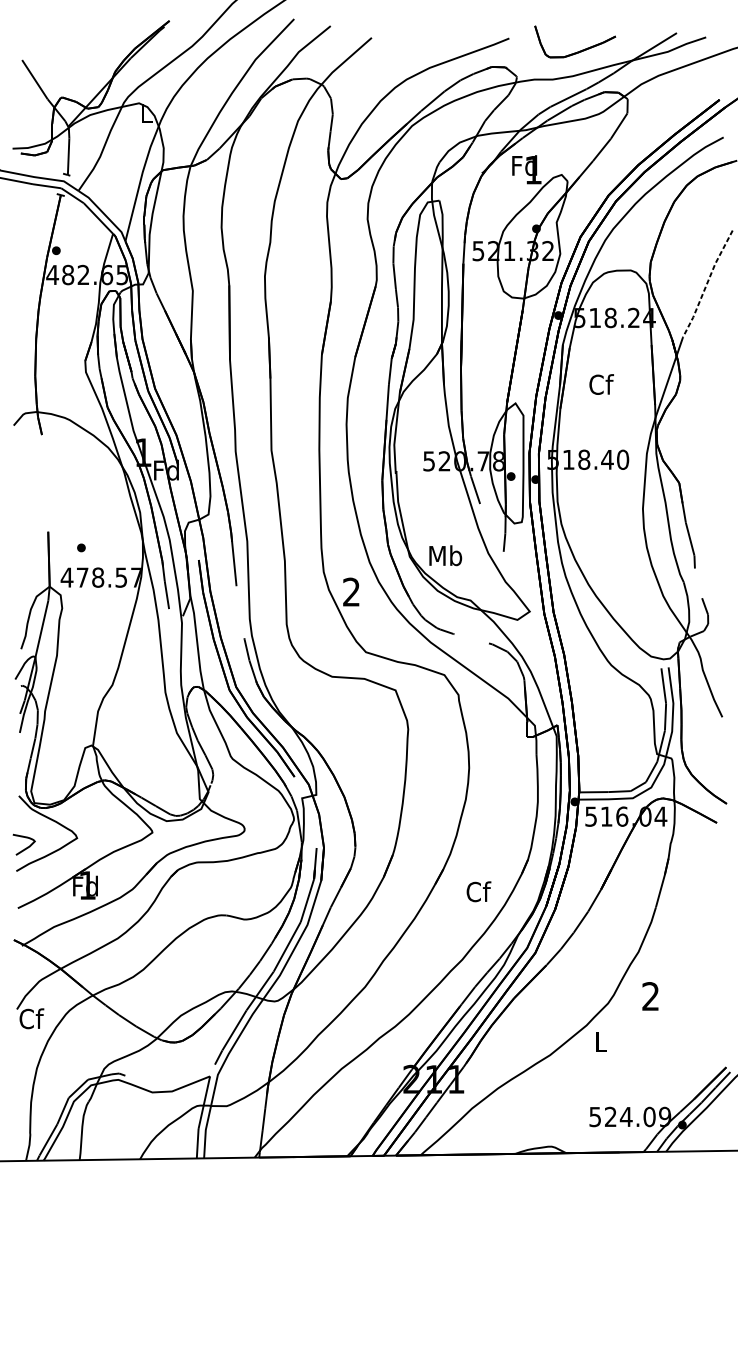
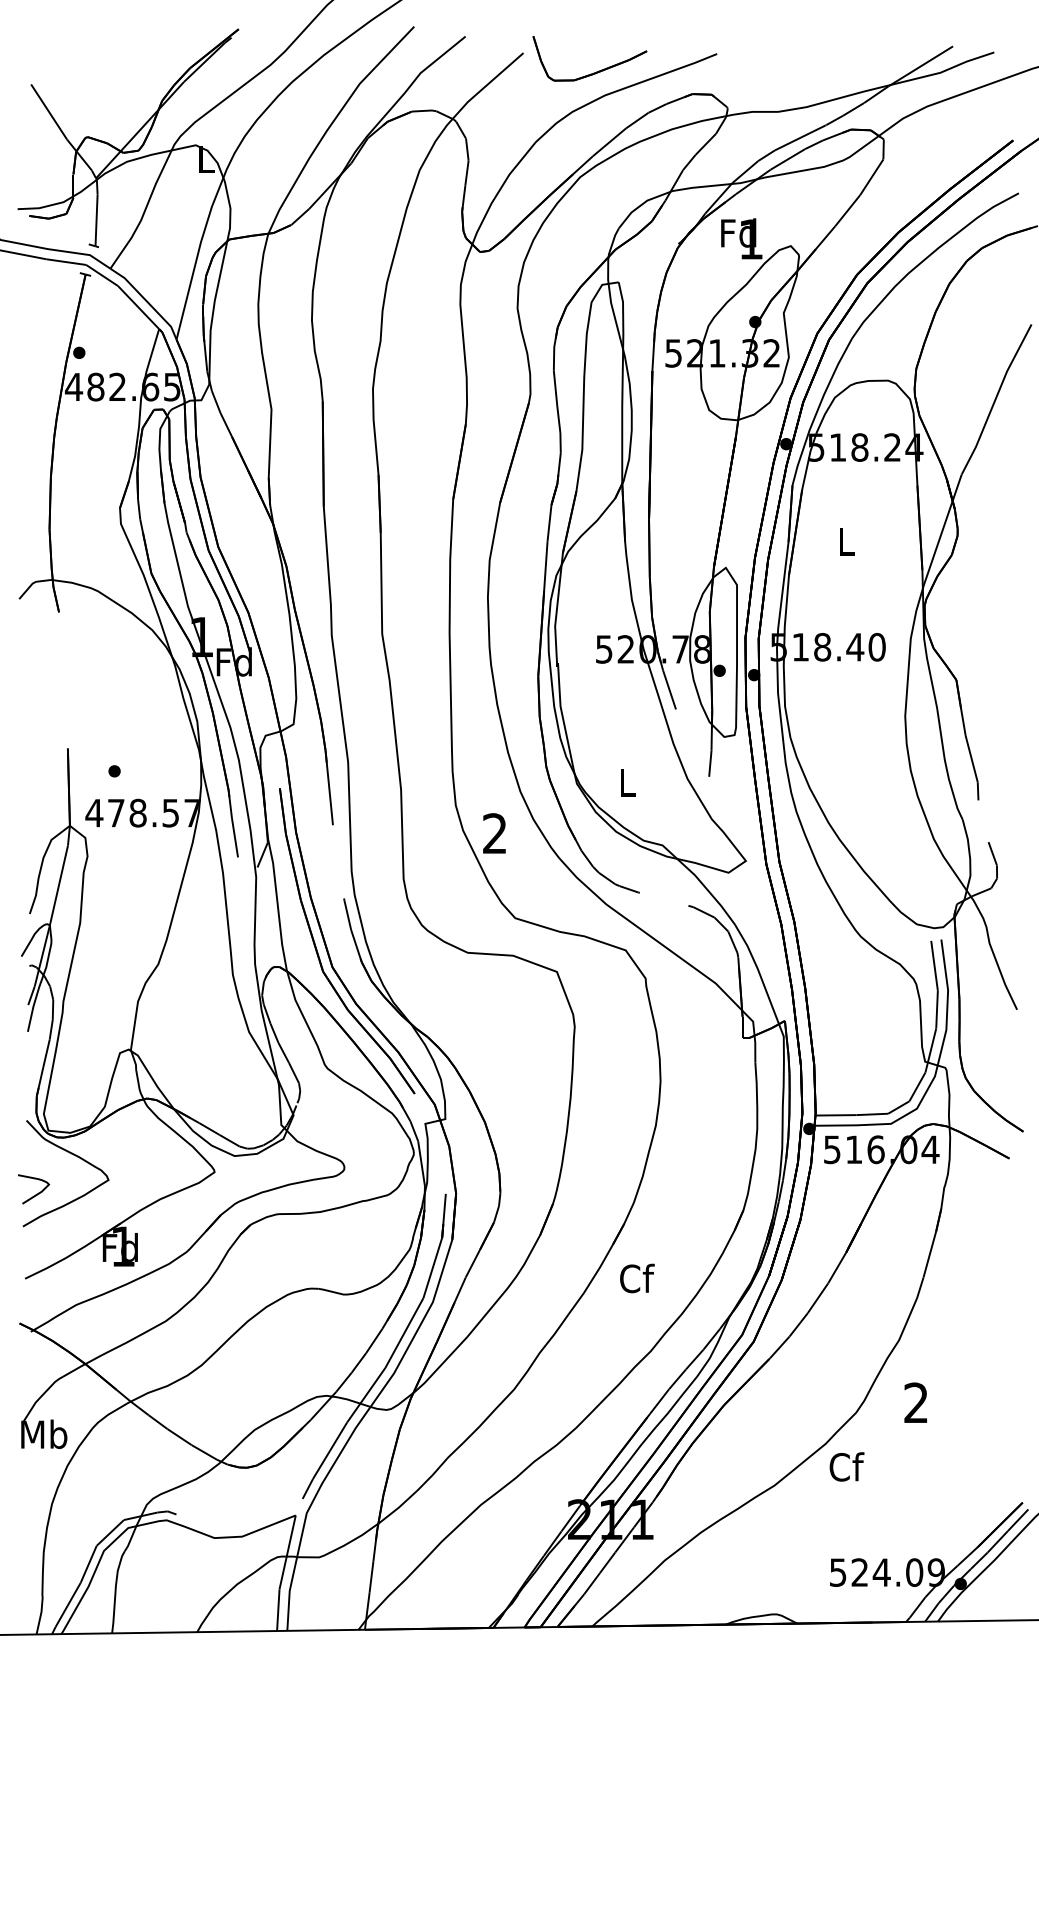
part: (577, 51) -> (593, 72), moved
line: (707, 283) -> (995, 399), dashed -> solid
text: (601, 383) -> (846, 540), Cf -> L
text: (445, 555) -> (627, 781), Mb -> L
text: (479, 891) -> (637, 1278), moved
text: (31, 1018) -> (44, 1434), Cf -> Mb
text: (601, 1041) -> (846, 1466), L -> Cf

